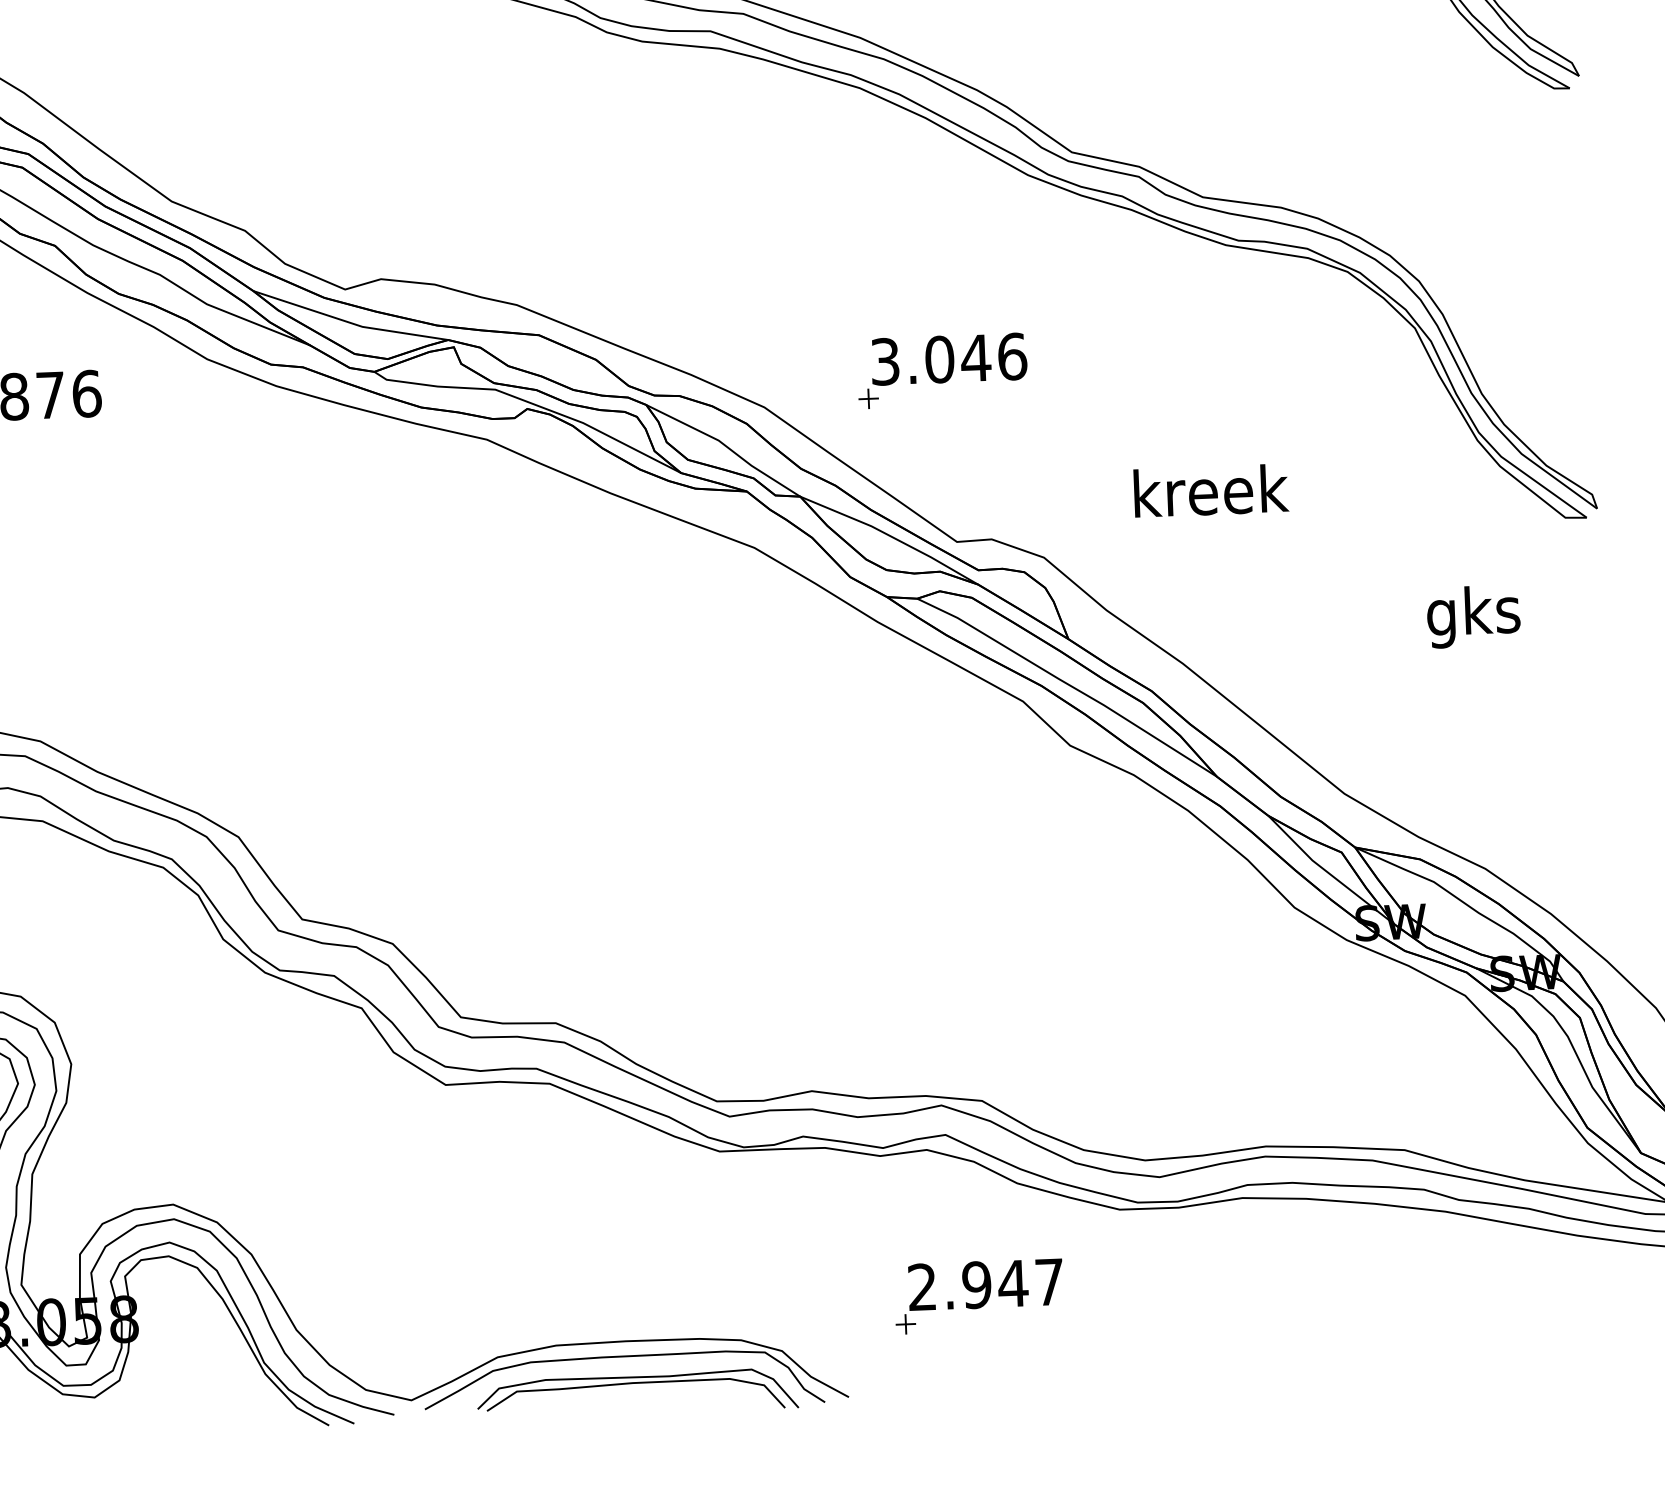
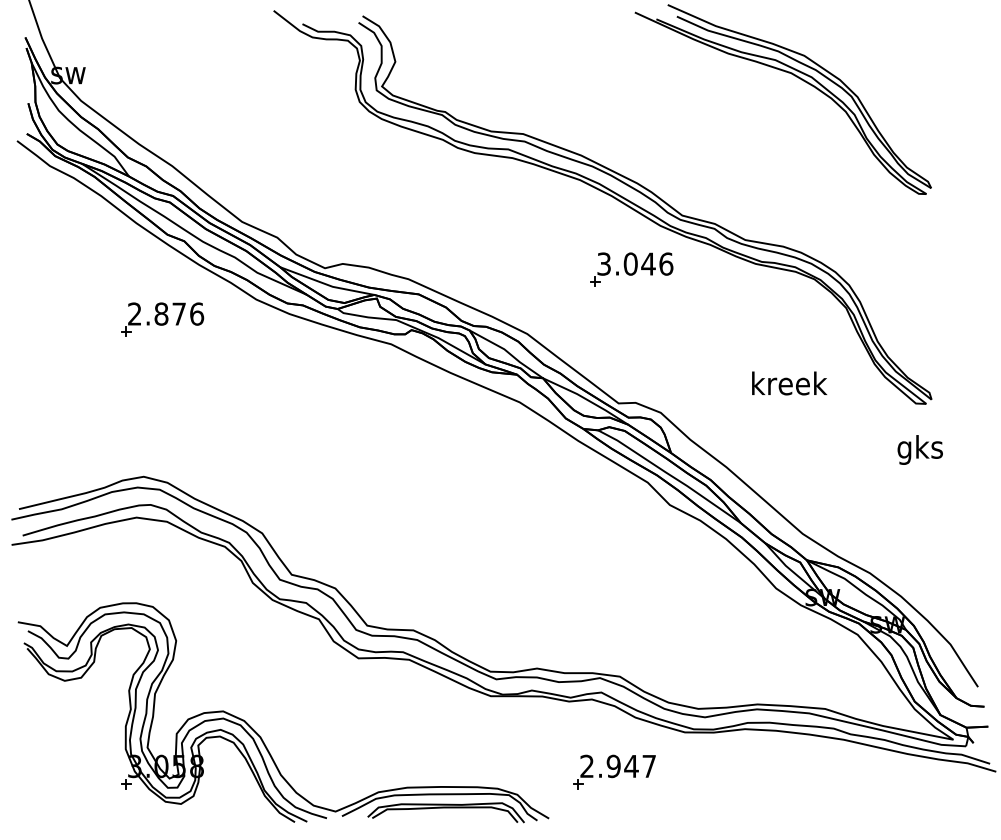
part: (941, 370) -> (631, 269), moved
text: (1210, 490) -> (789, 383), moved
text: (1472, 615) -> (919, 449), moved

